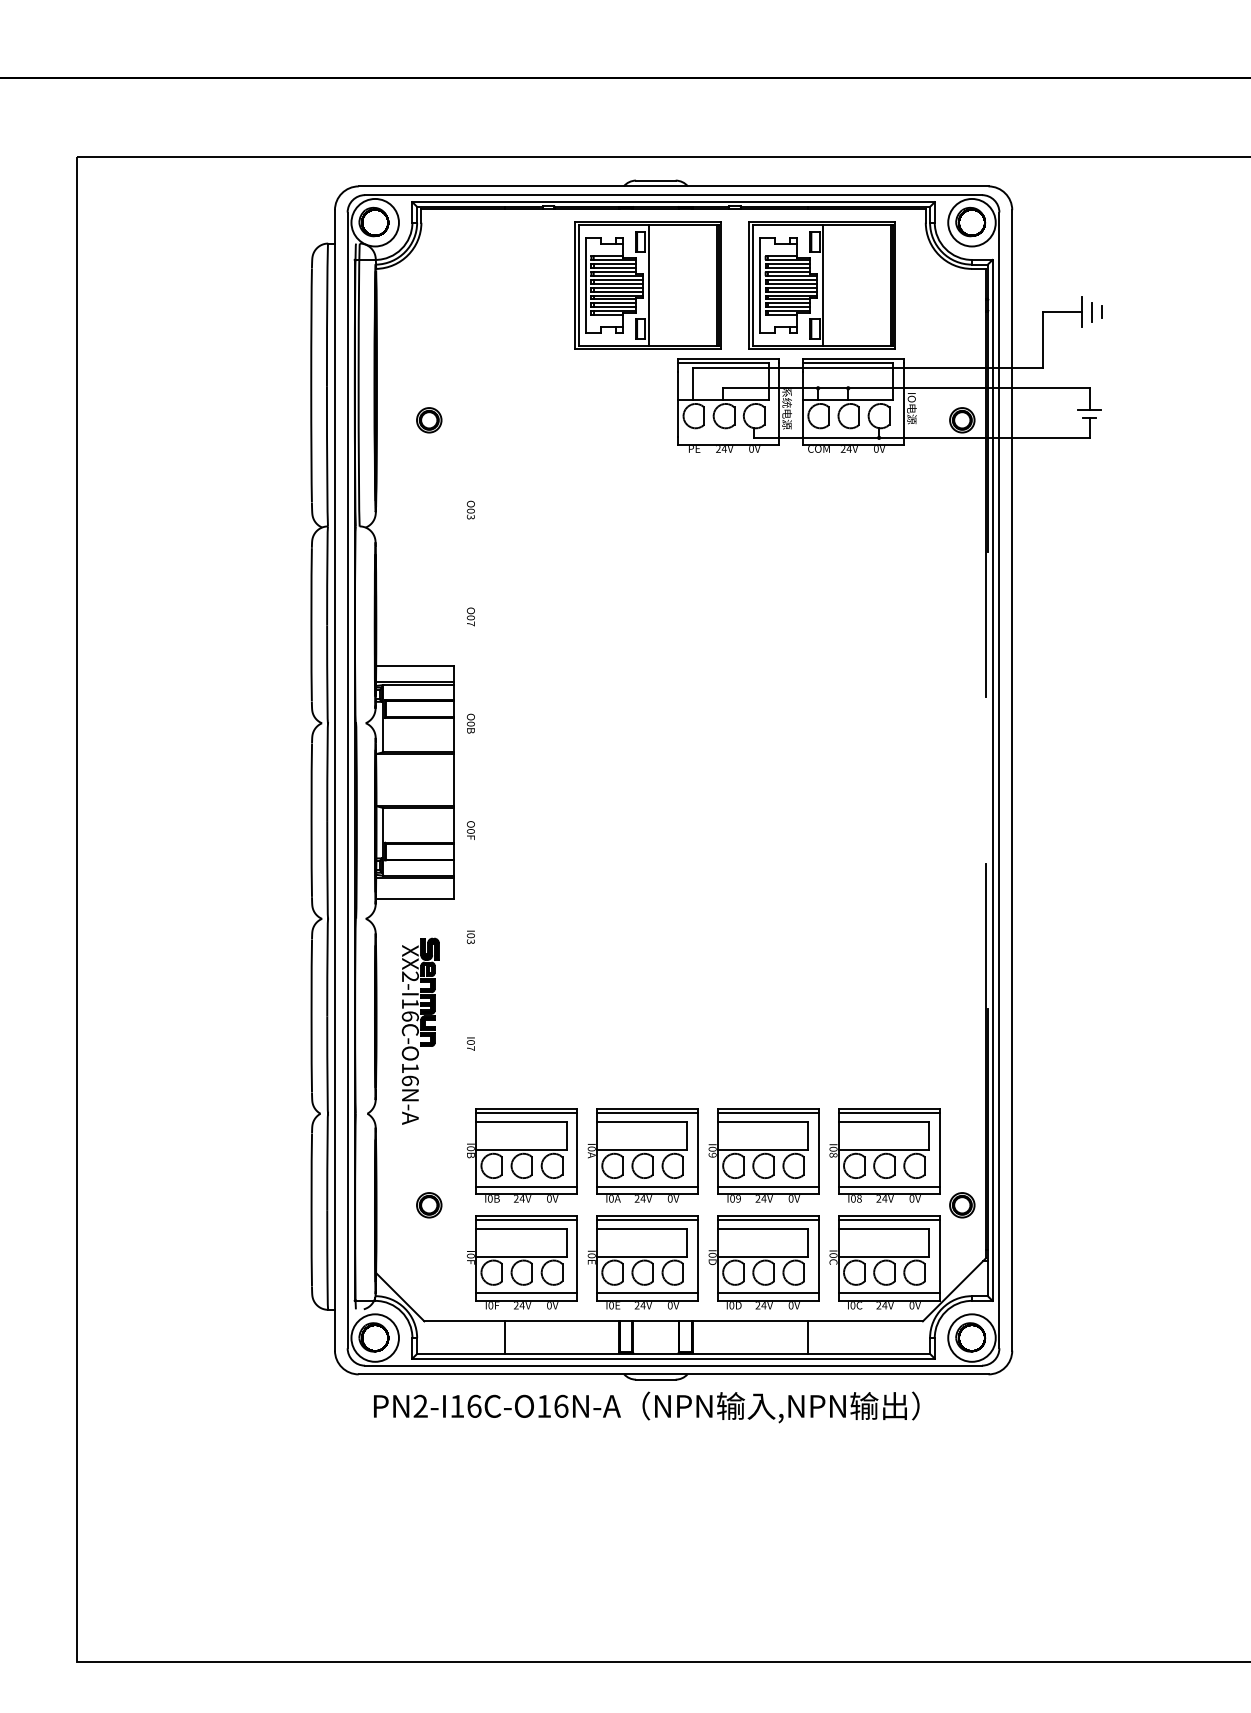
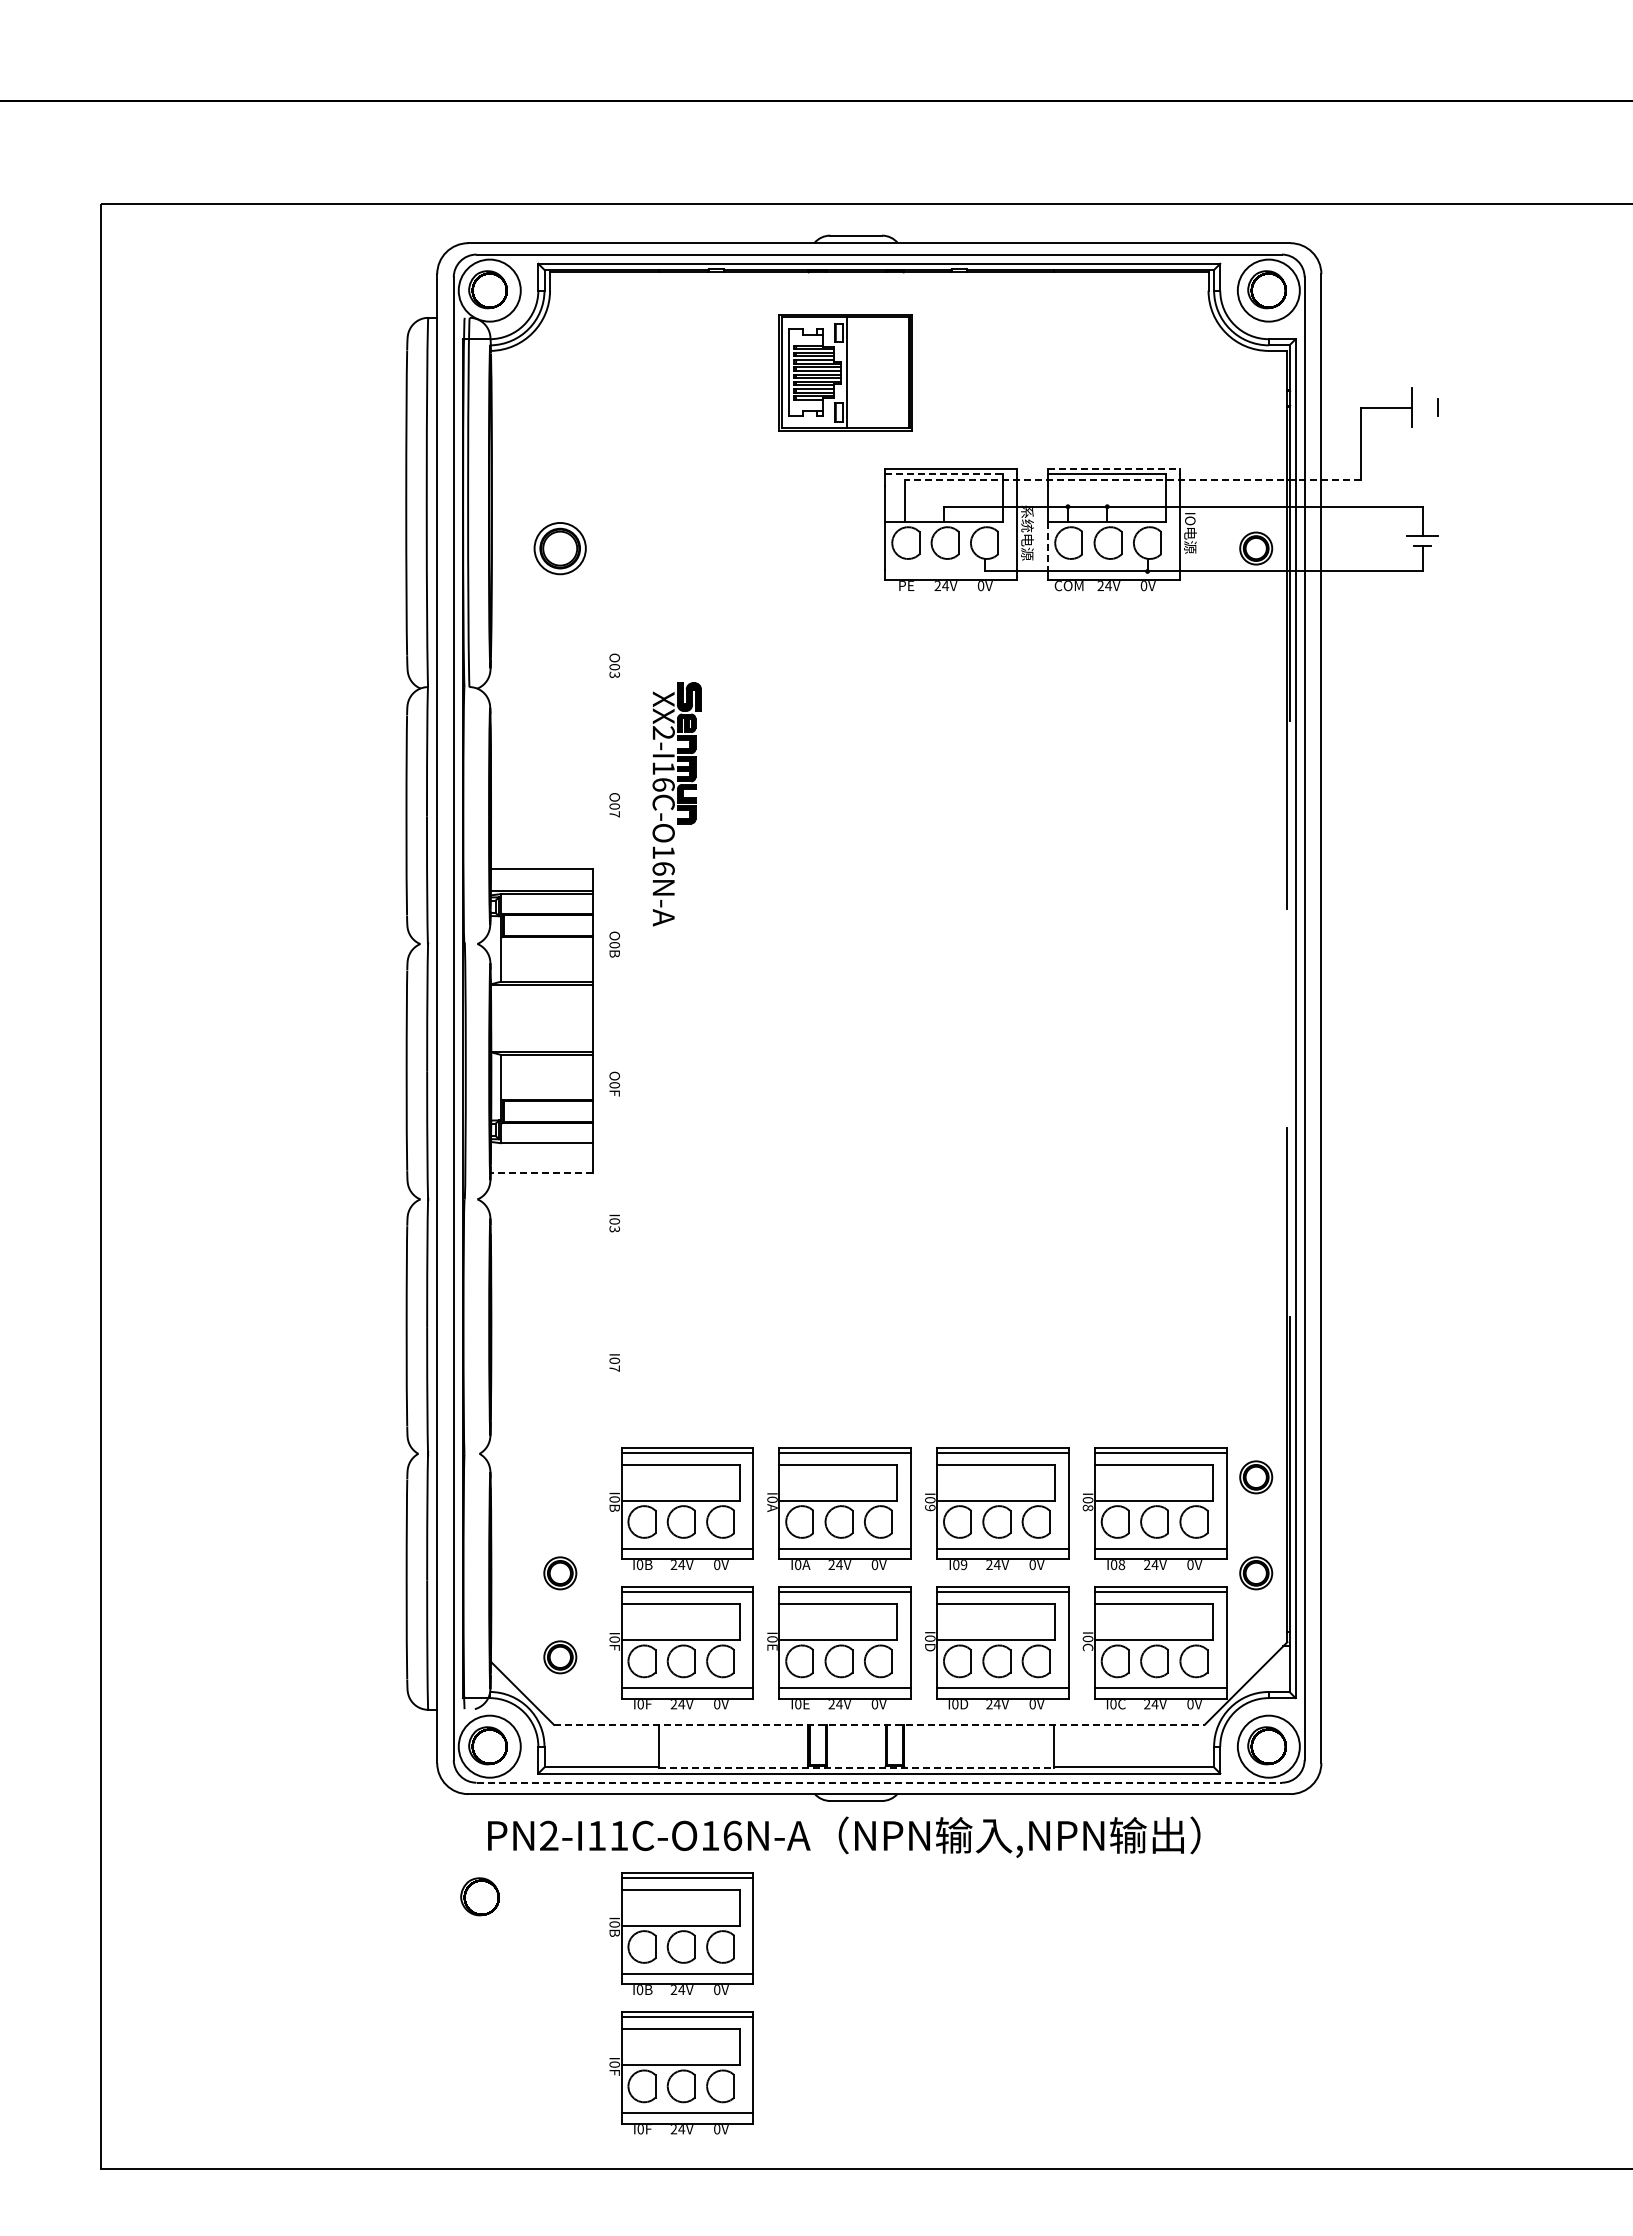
part: (647, 285) -> (845, 372), size x0.7
part: (821, 285) -> (1072, 372), removed
line: (1091, 312) -> (1425, 407), removed
line: (853, 358) -> (1114, 468), solid -> dashed
line: (723, 362) -> (944, 473), solid -> dashed
line: (867, 368) -> (1132, 480), solid -> dashed
line: (803, 417) -> (1048, 545), solid -> dashed
part: (429, 420) -> (560, 548), size x1.6
line: (414, 878) -> (541, 1146), removed
line: (414, 899) -> (541, 1173), solid -> dashed
part: (420, 1031) -> (676, 804), moved
part: (962, 1131) -> (1256, 1477), added
part: (429, 1269) -> (560, 1657), added
line: (673, 1321) -> (879, 1724), solid -> dashed
line: (656, 1354) -> (856, 1767), solid -> dashed
line: (673, 1365) -> (879, 1782), solid -> dashed
text: (474, 1406) -> (619, 1835), PN2-I16C-O16N-A -> PN2-I11C-O16N-A
part: (367, 1452) -> (479, 1896), added
part: (522, 1540) -> (681, 2011), added

